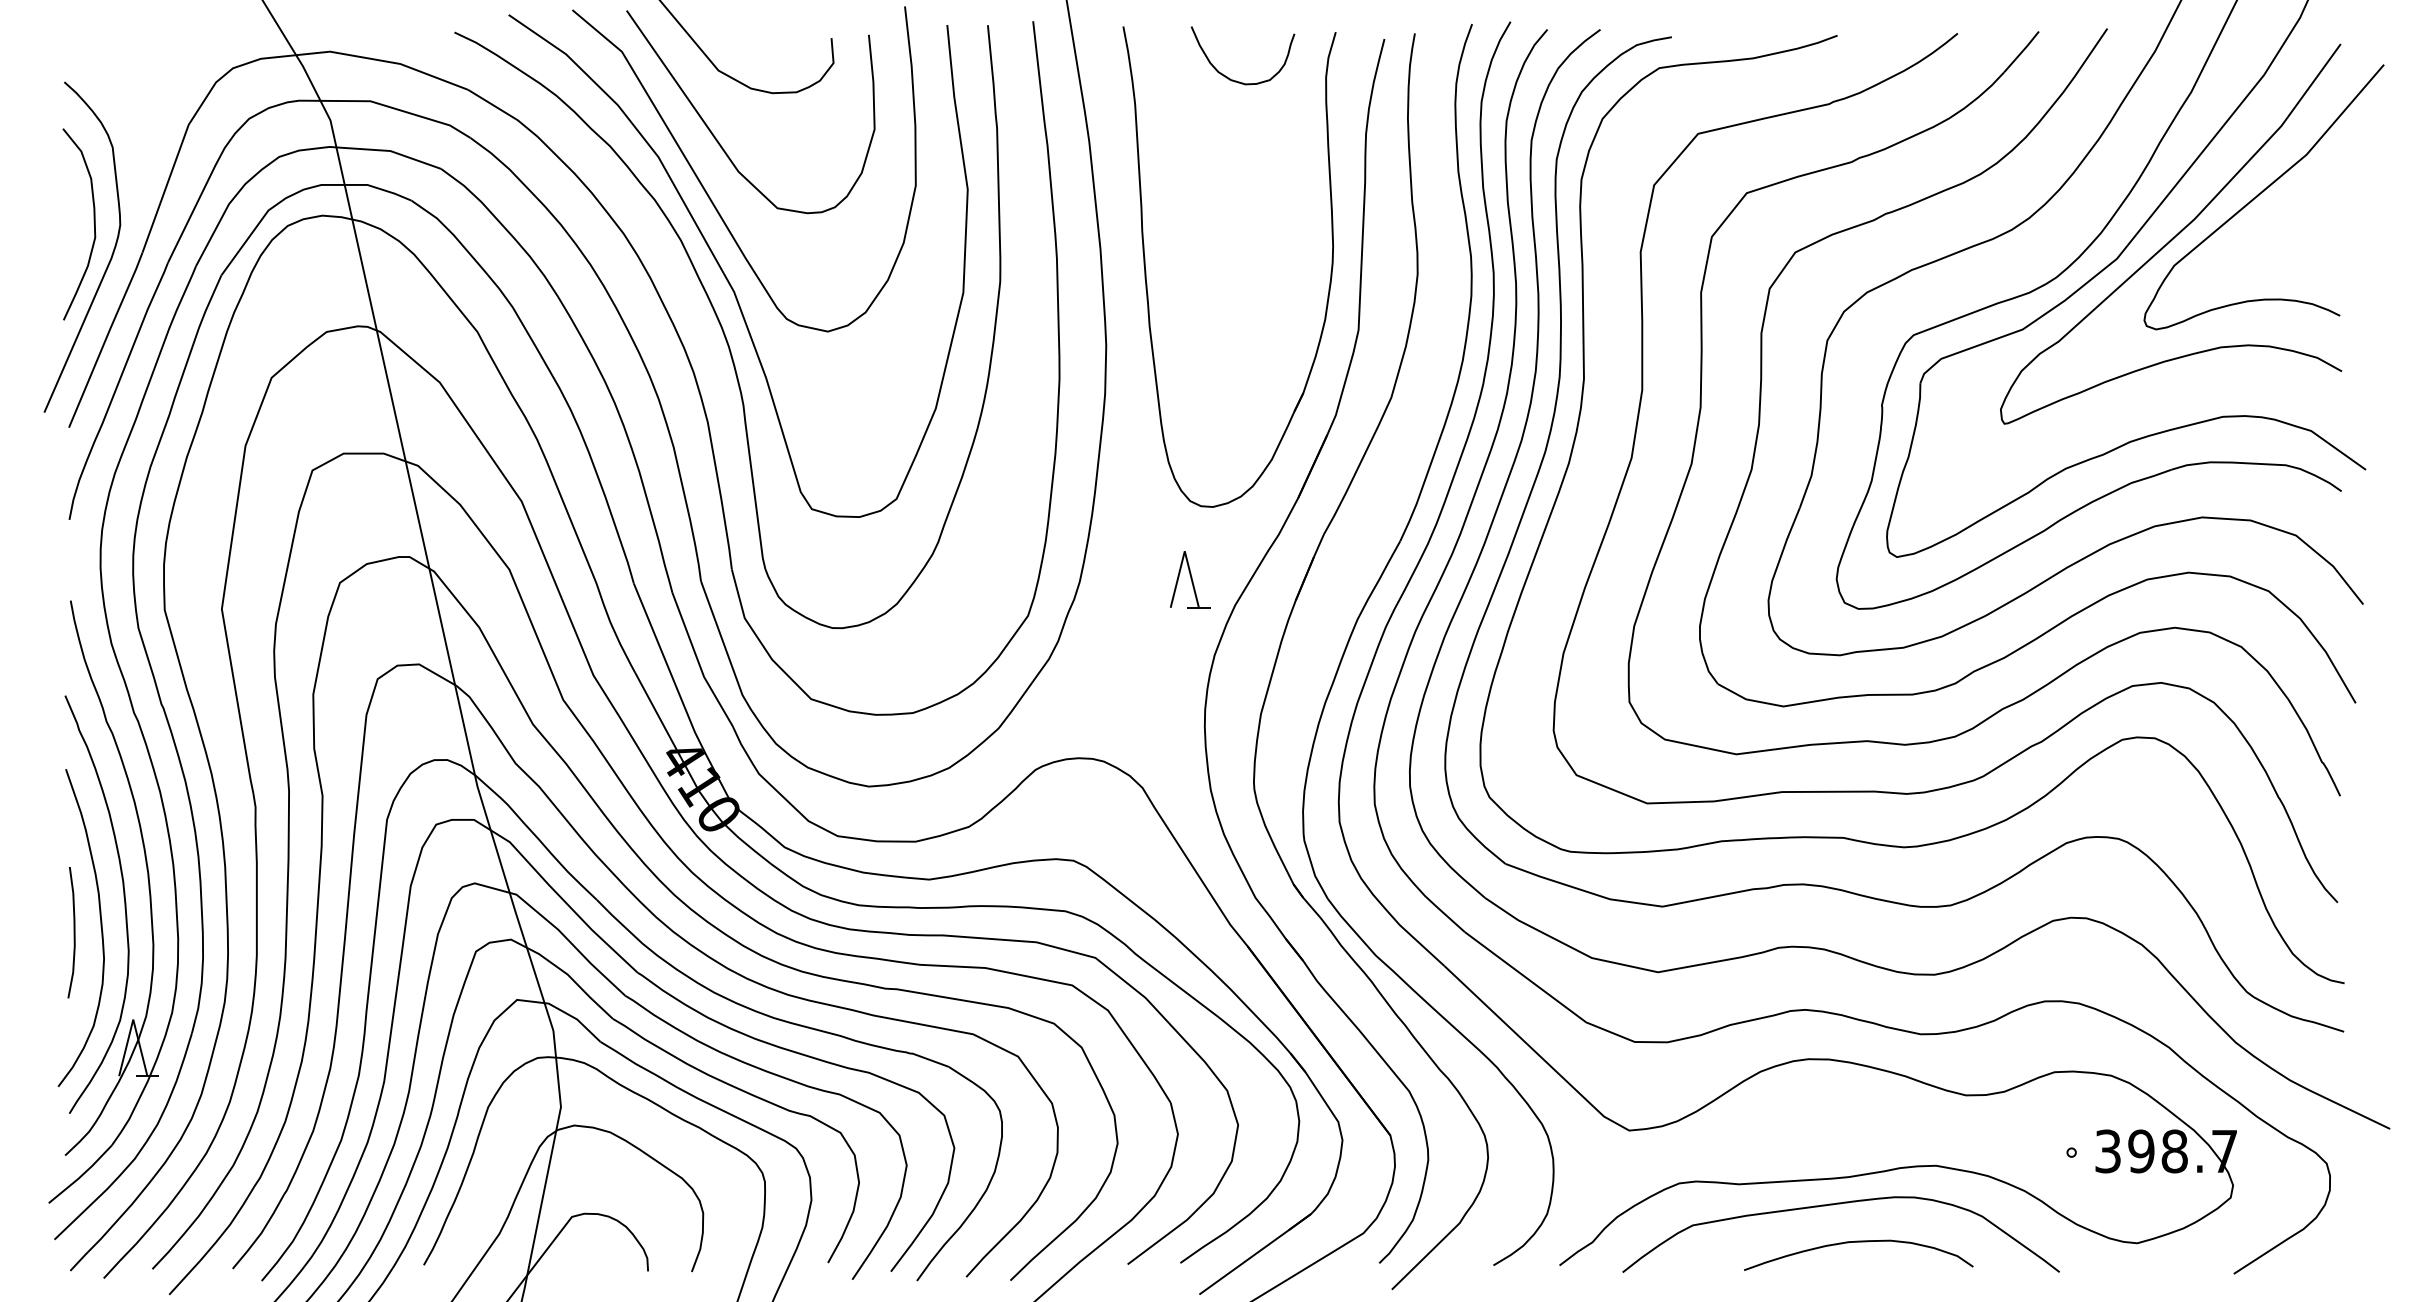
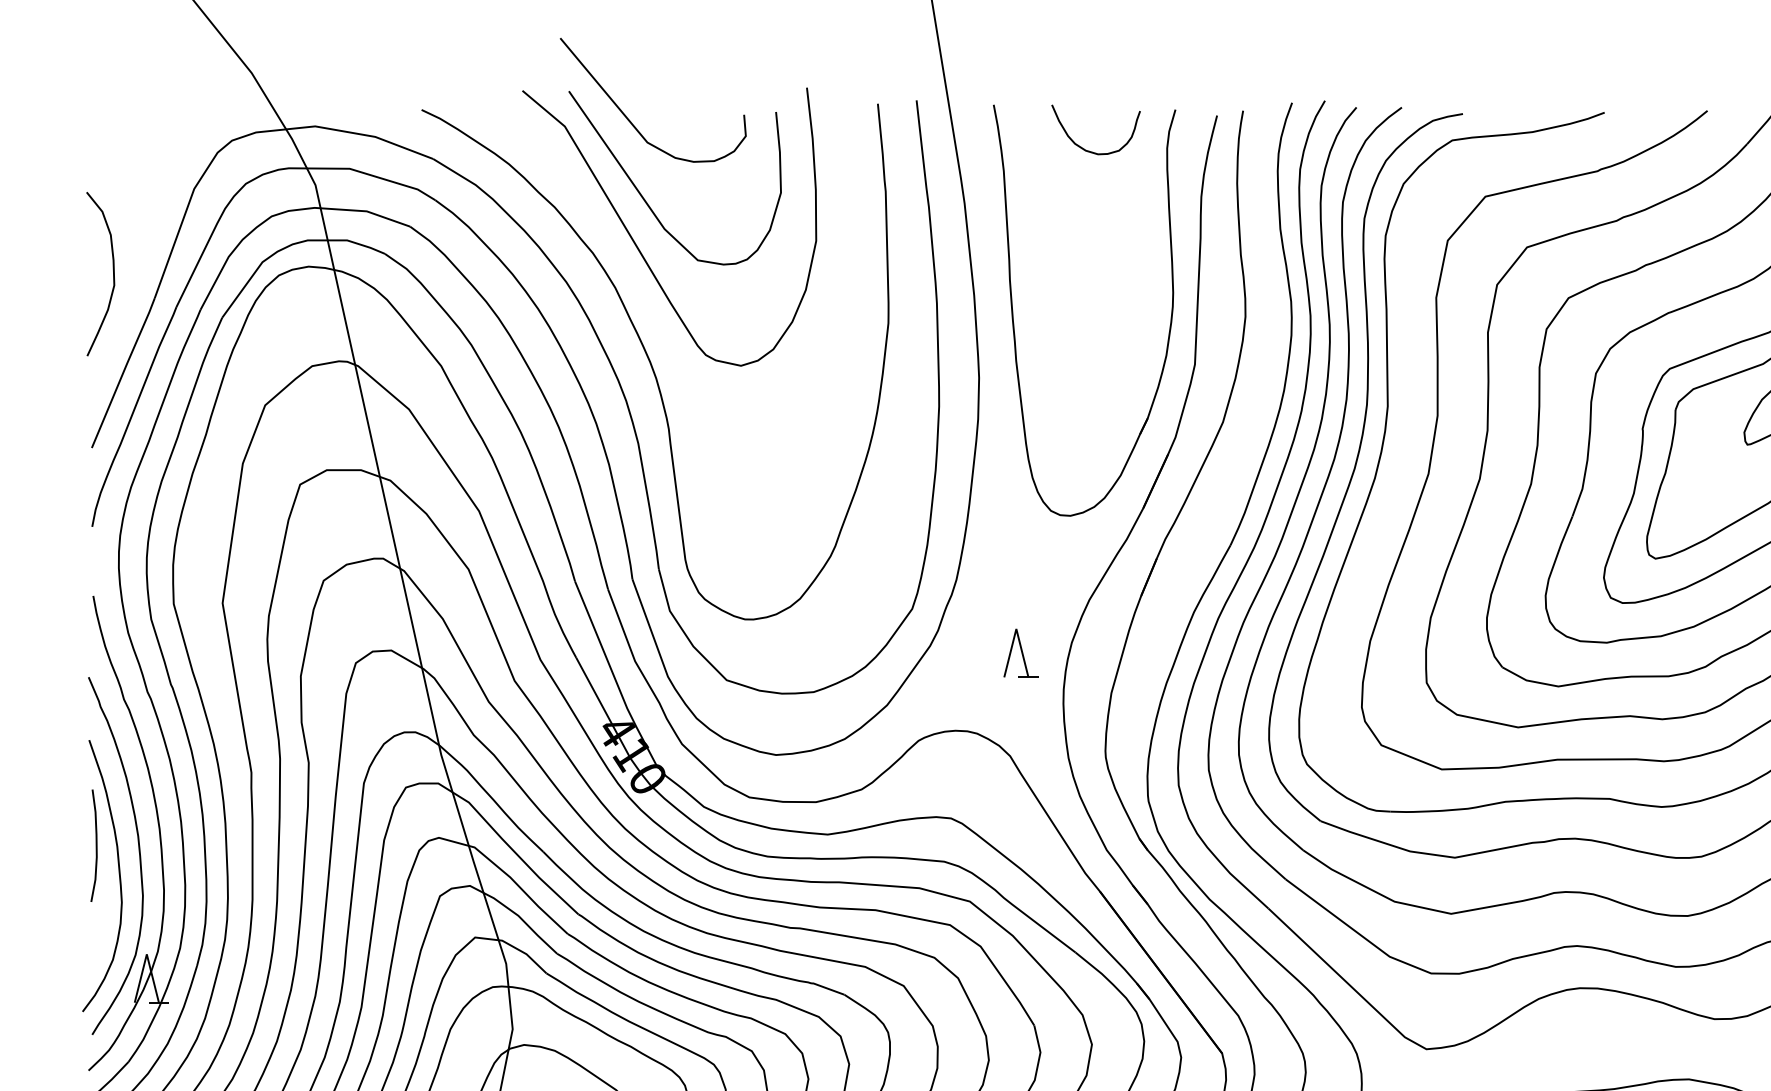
curve: (111, 254) -> (128, 299), removed
curve: (724, 272) -> (652, 315), removed
part: (1189, 579) -> (1020, 653), moved
curve: (73, 932) -> (95, 845), moved

